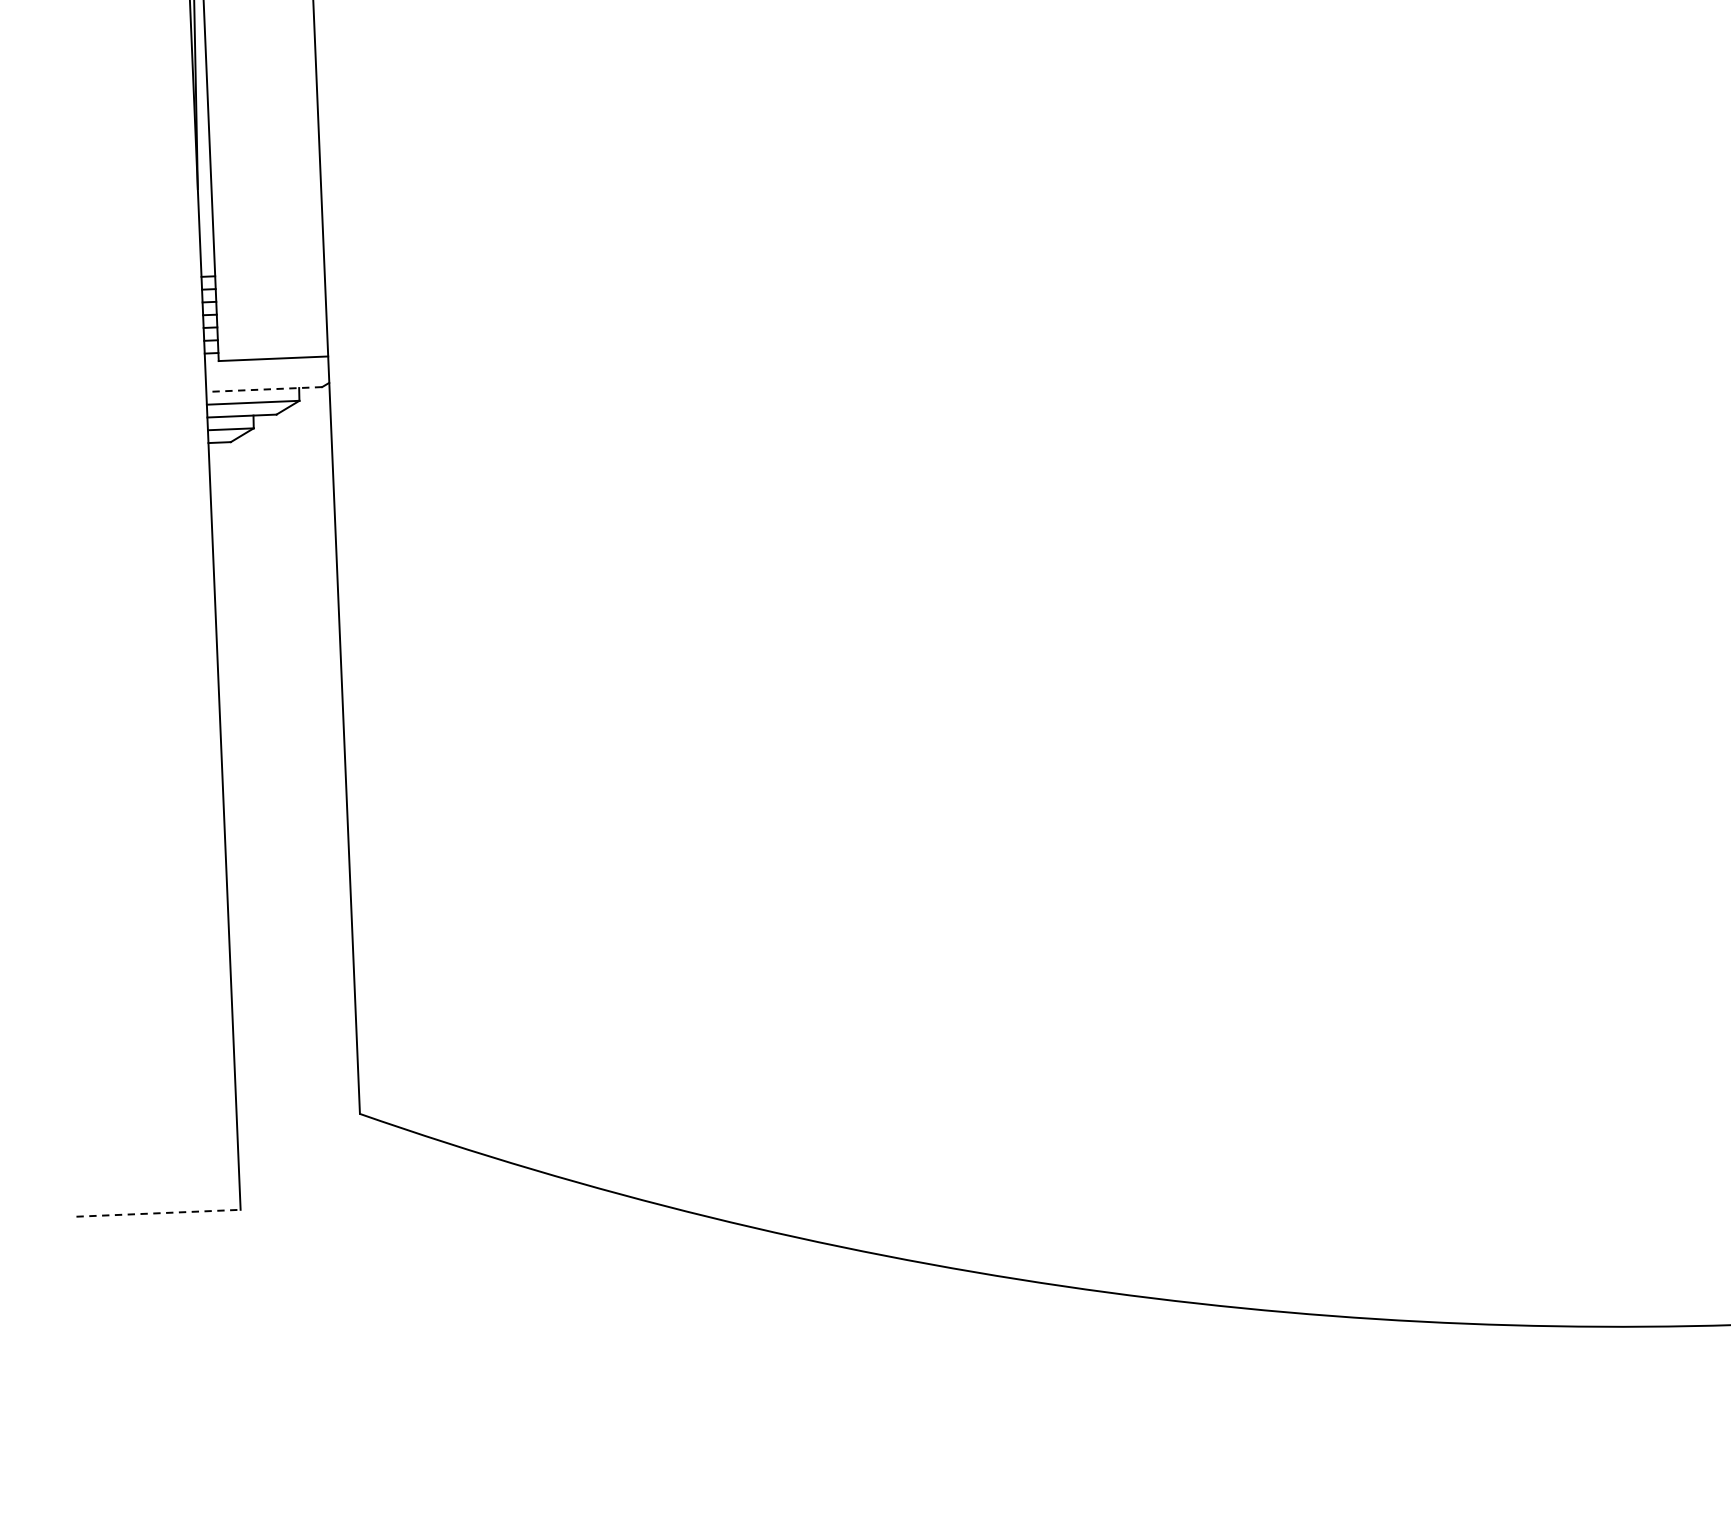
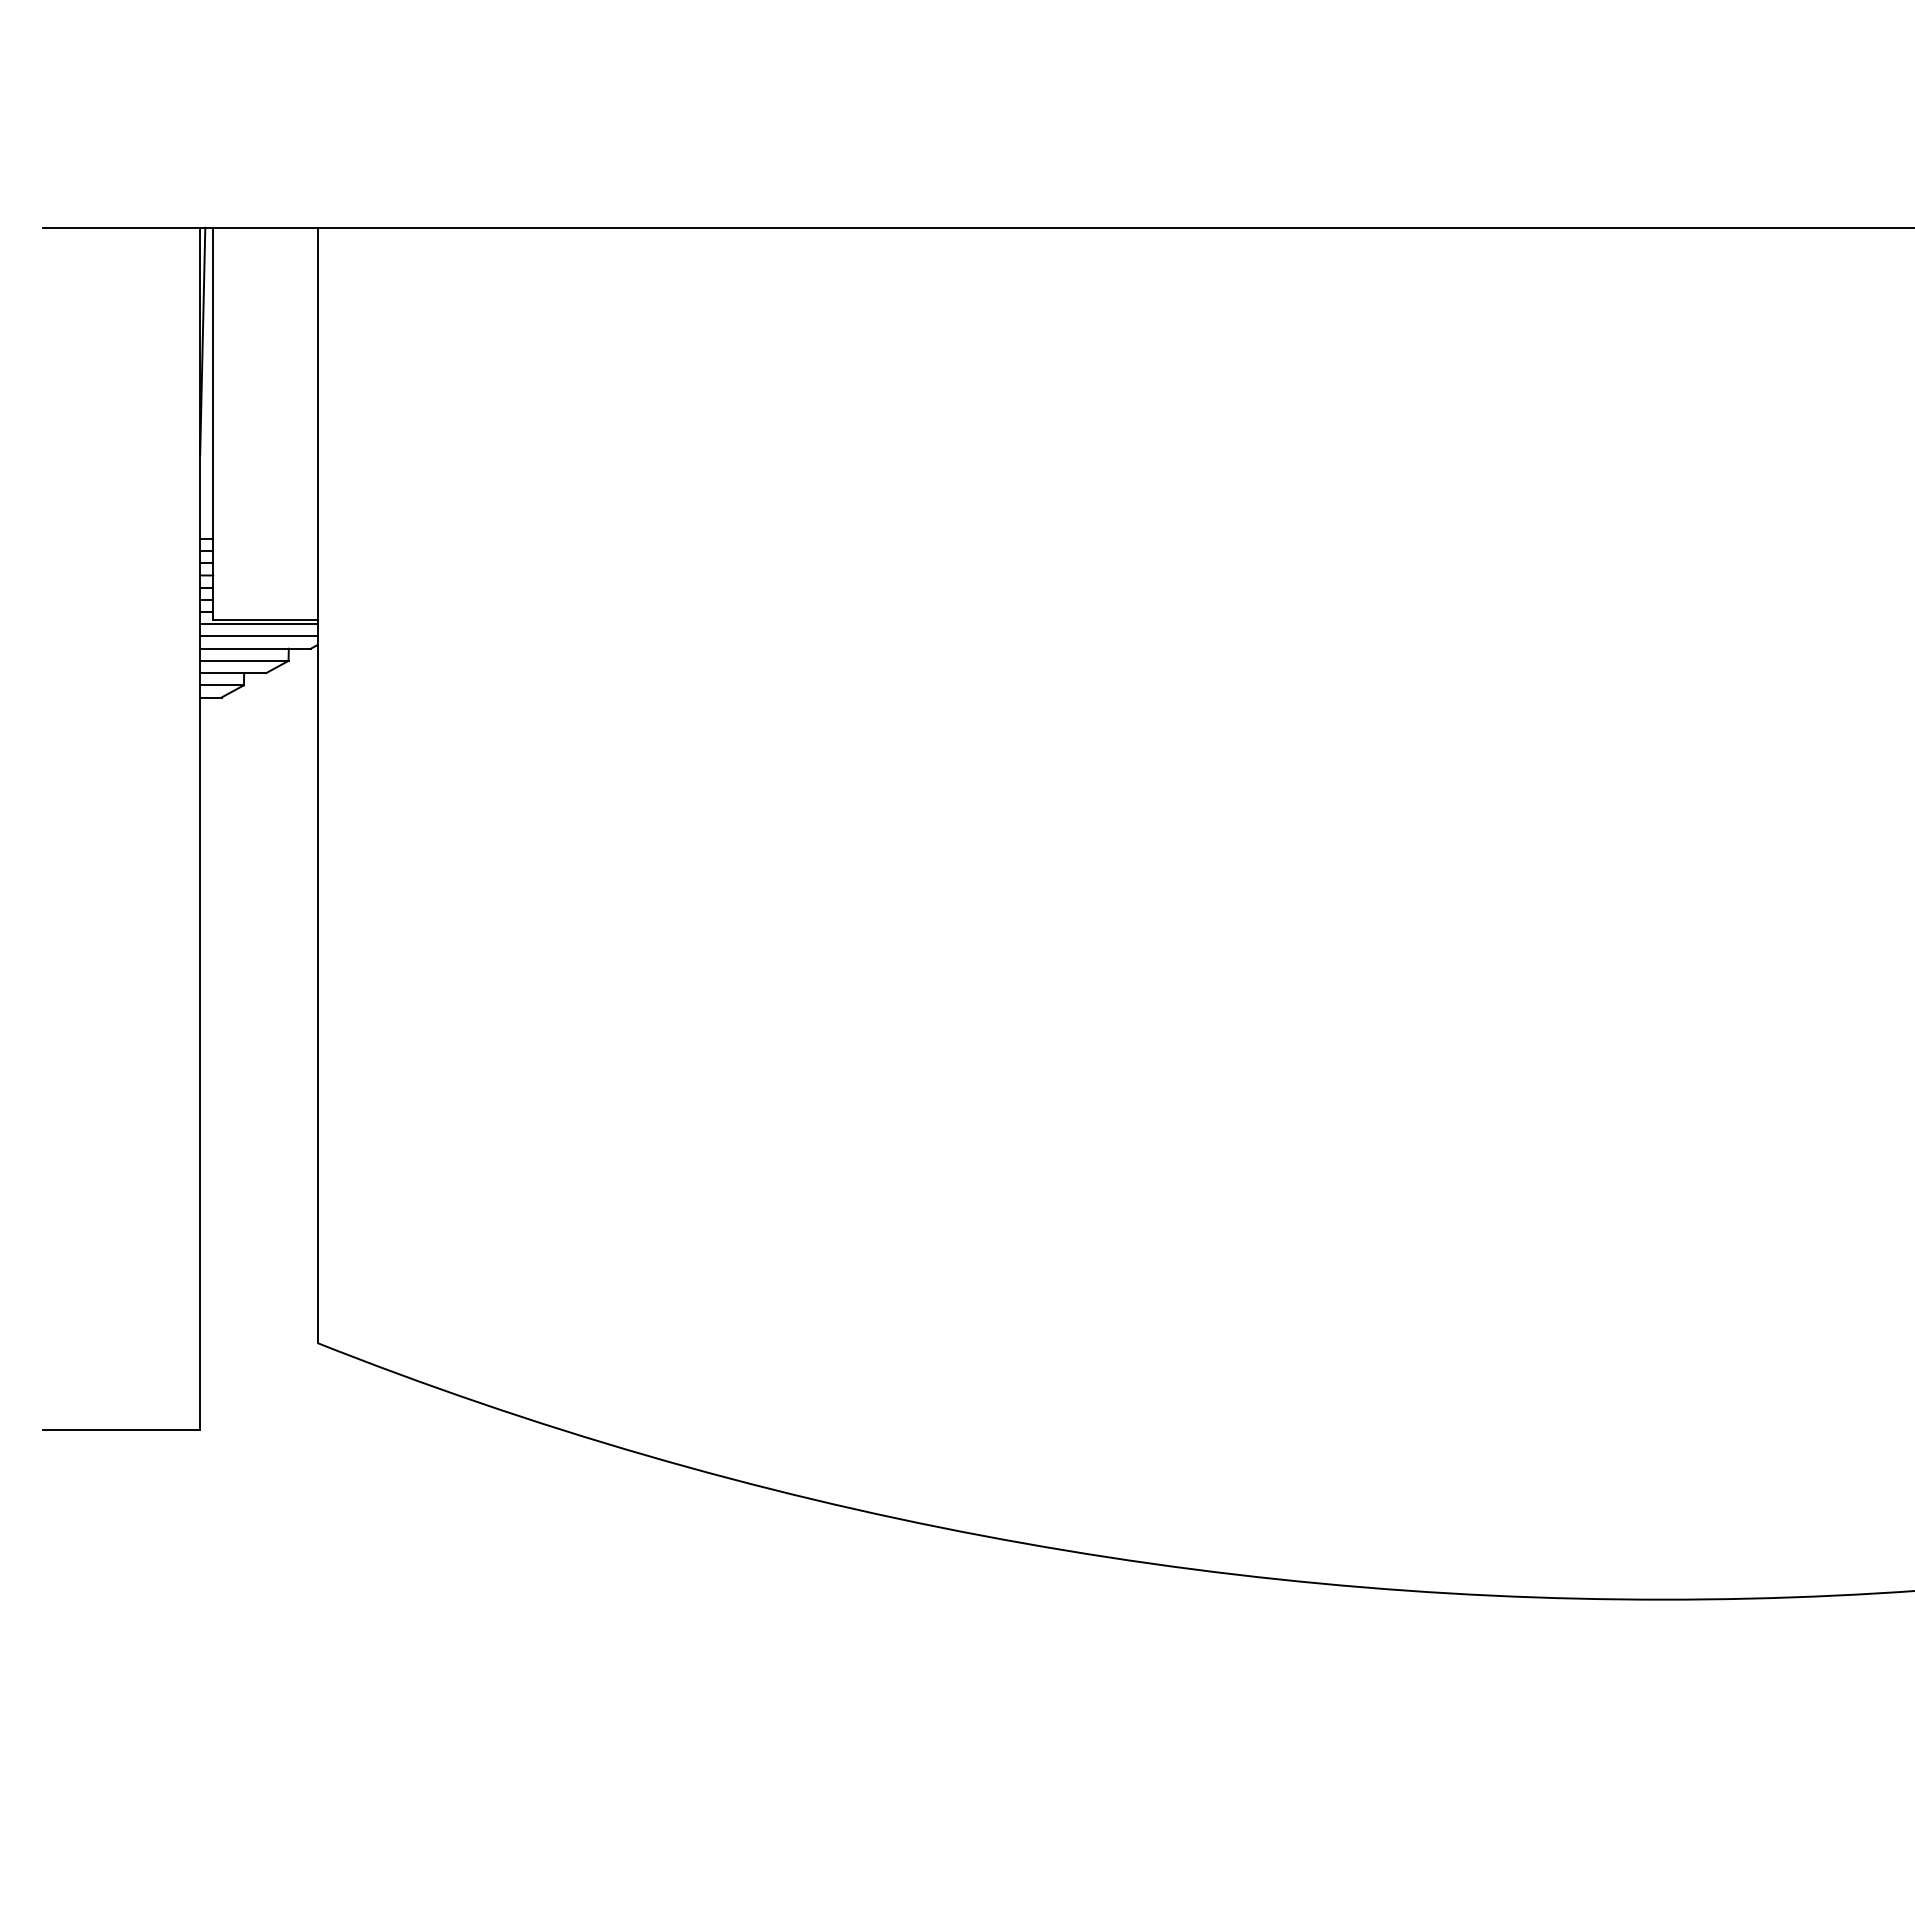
line: (266, 364) -> (258, 624), added
line: (266, 376) -> (258, 636), added
line: (264, 389) -> (255, 648), dashed -> solid
line: (159, 1212) -> (122, 1429), dashed -> solid

